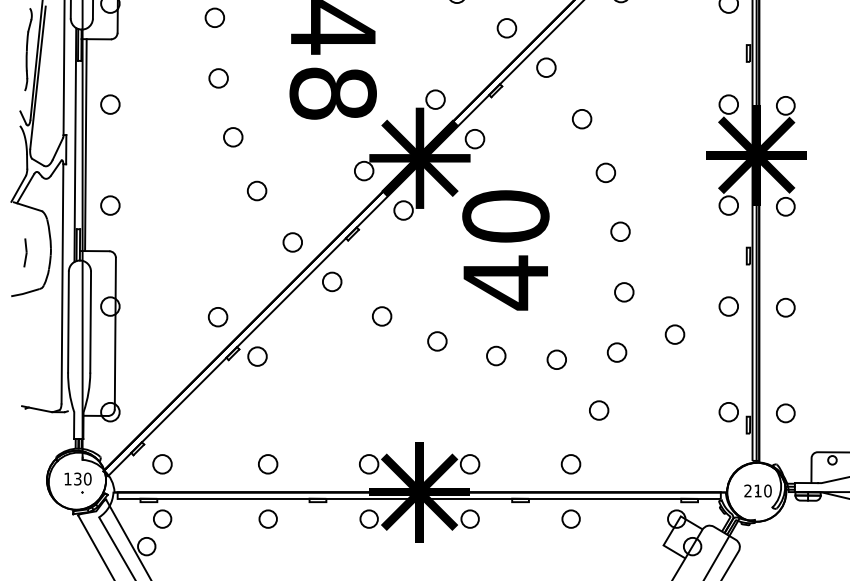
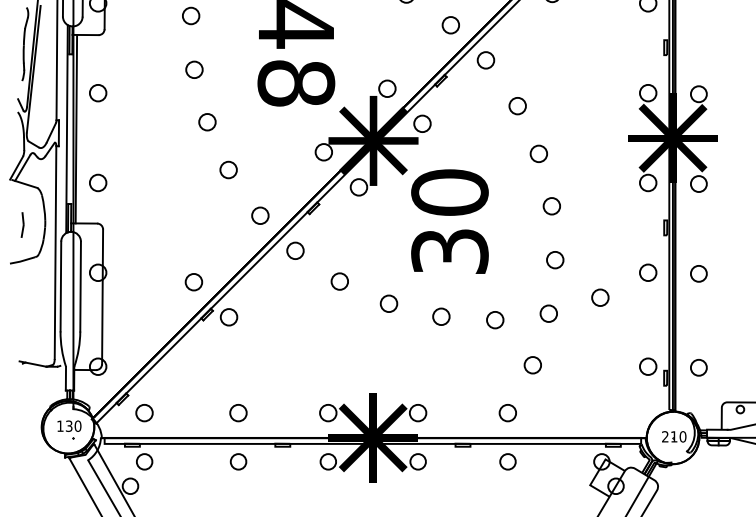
text: (505, 282) -> (449, 251), 40 -> 30

